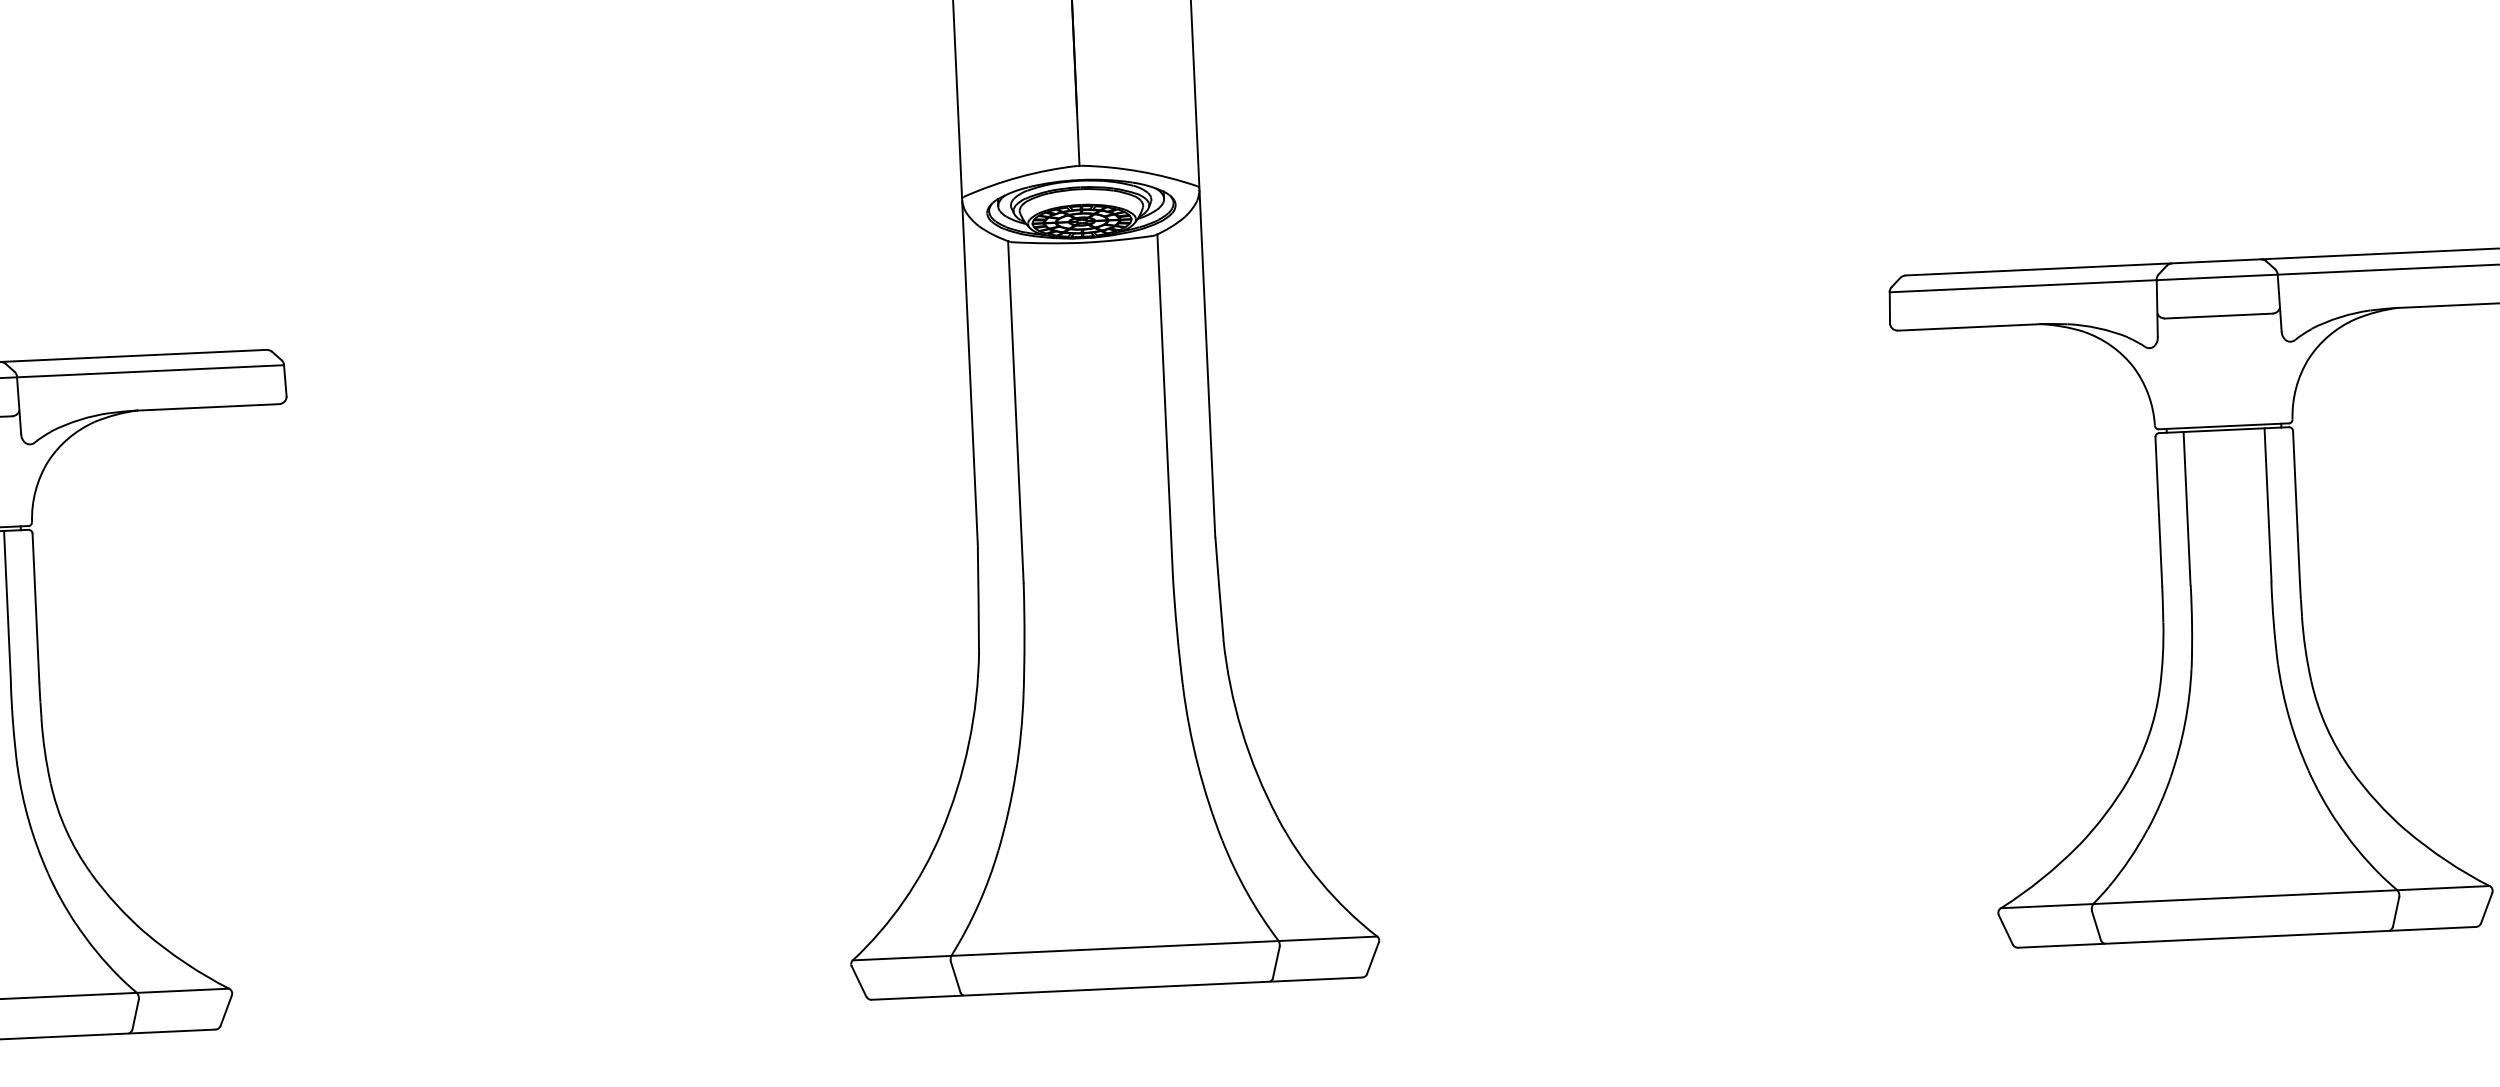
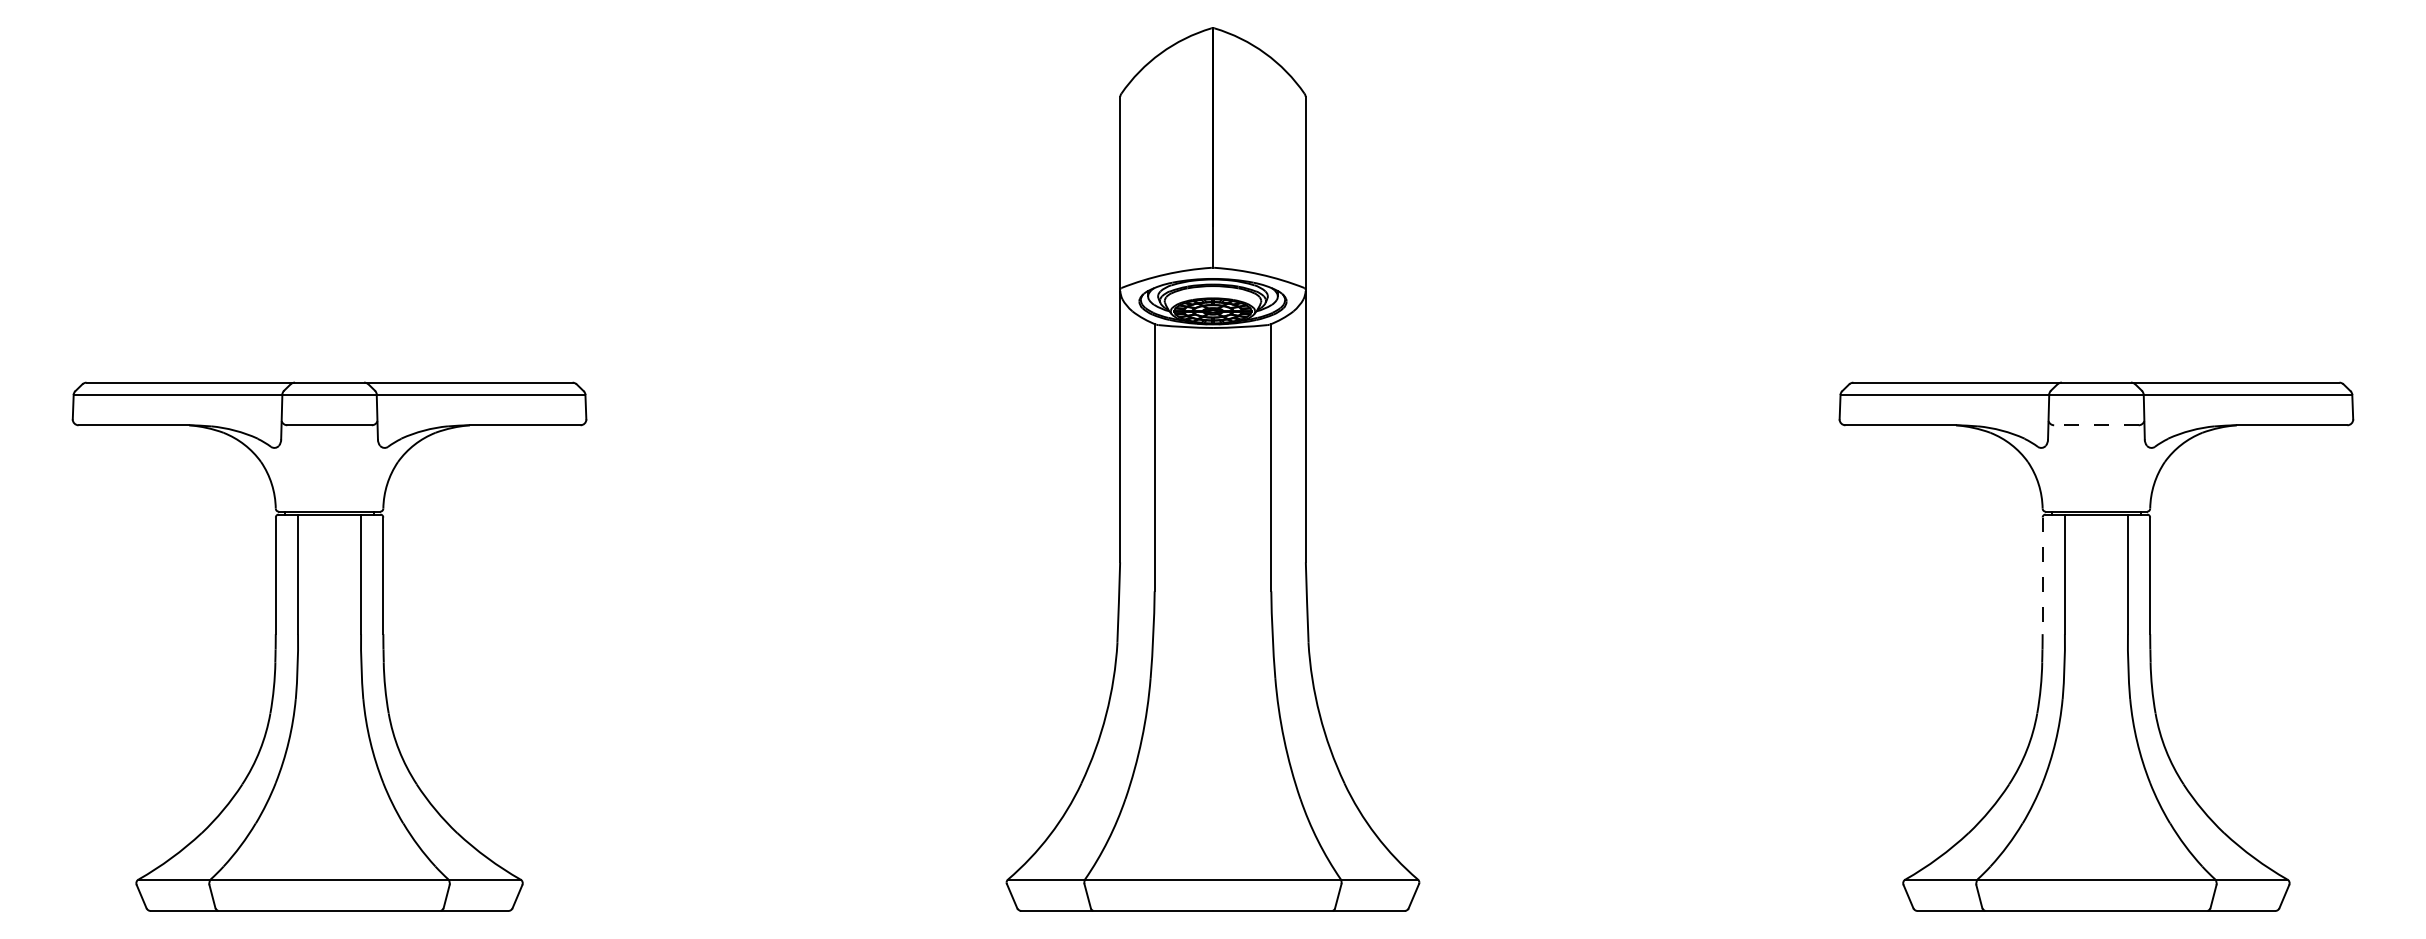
line: (2217, 316) -> (2095, 425), solid -> dashed
line: (2158, 512) -> (2042, 576), solid -> dashed

